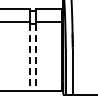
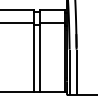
line: (29, 57) -> (33, 58), dashed -> solid
line: (35, 57) -> (39, 58), dashed -> solid

